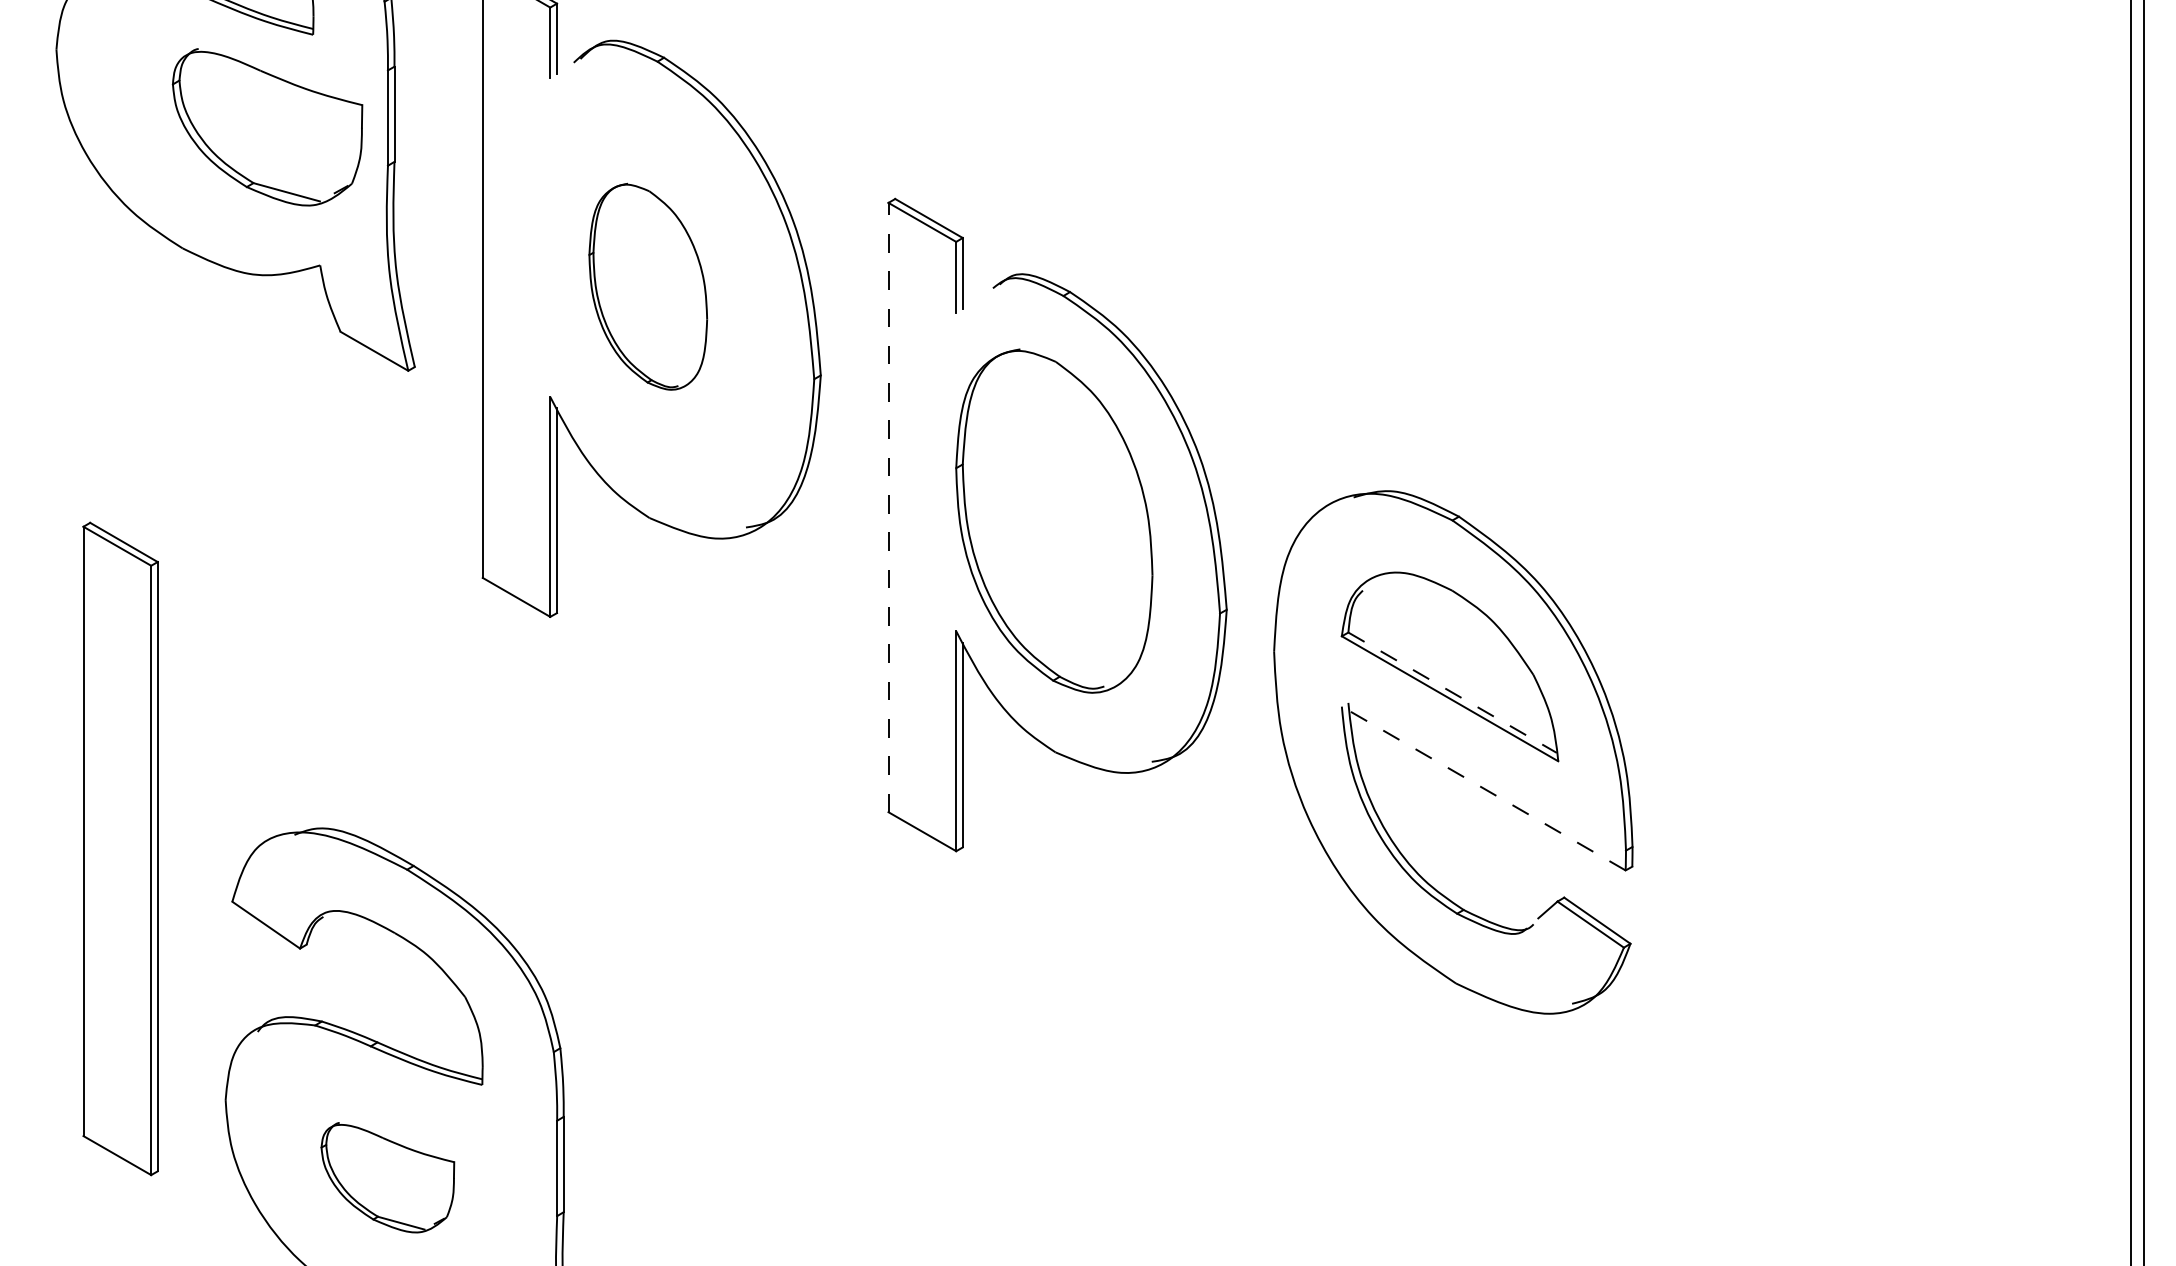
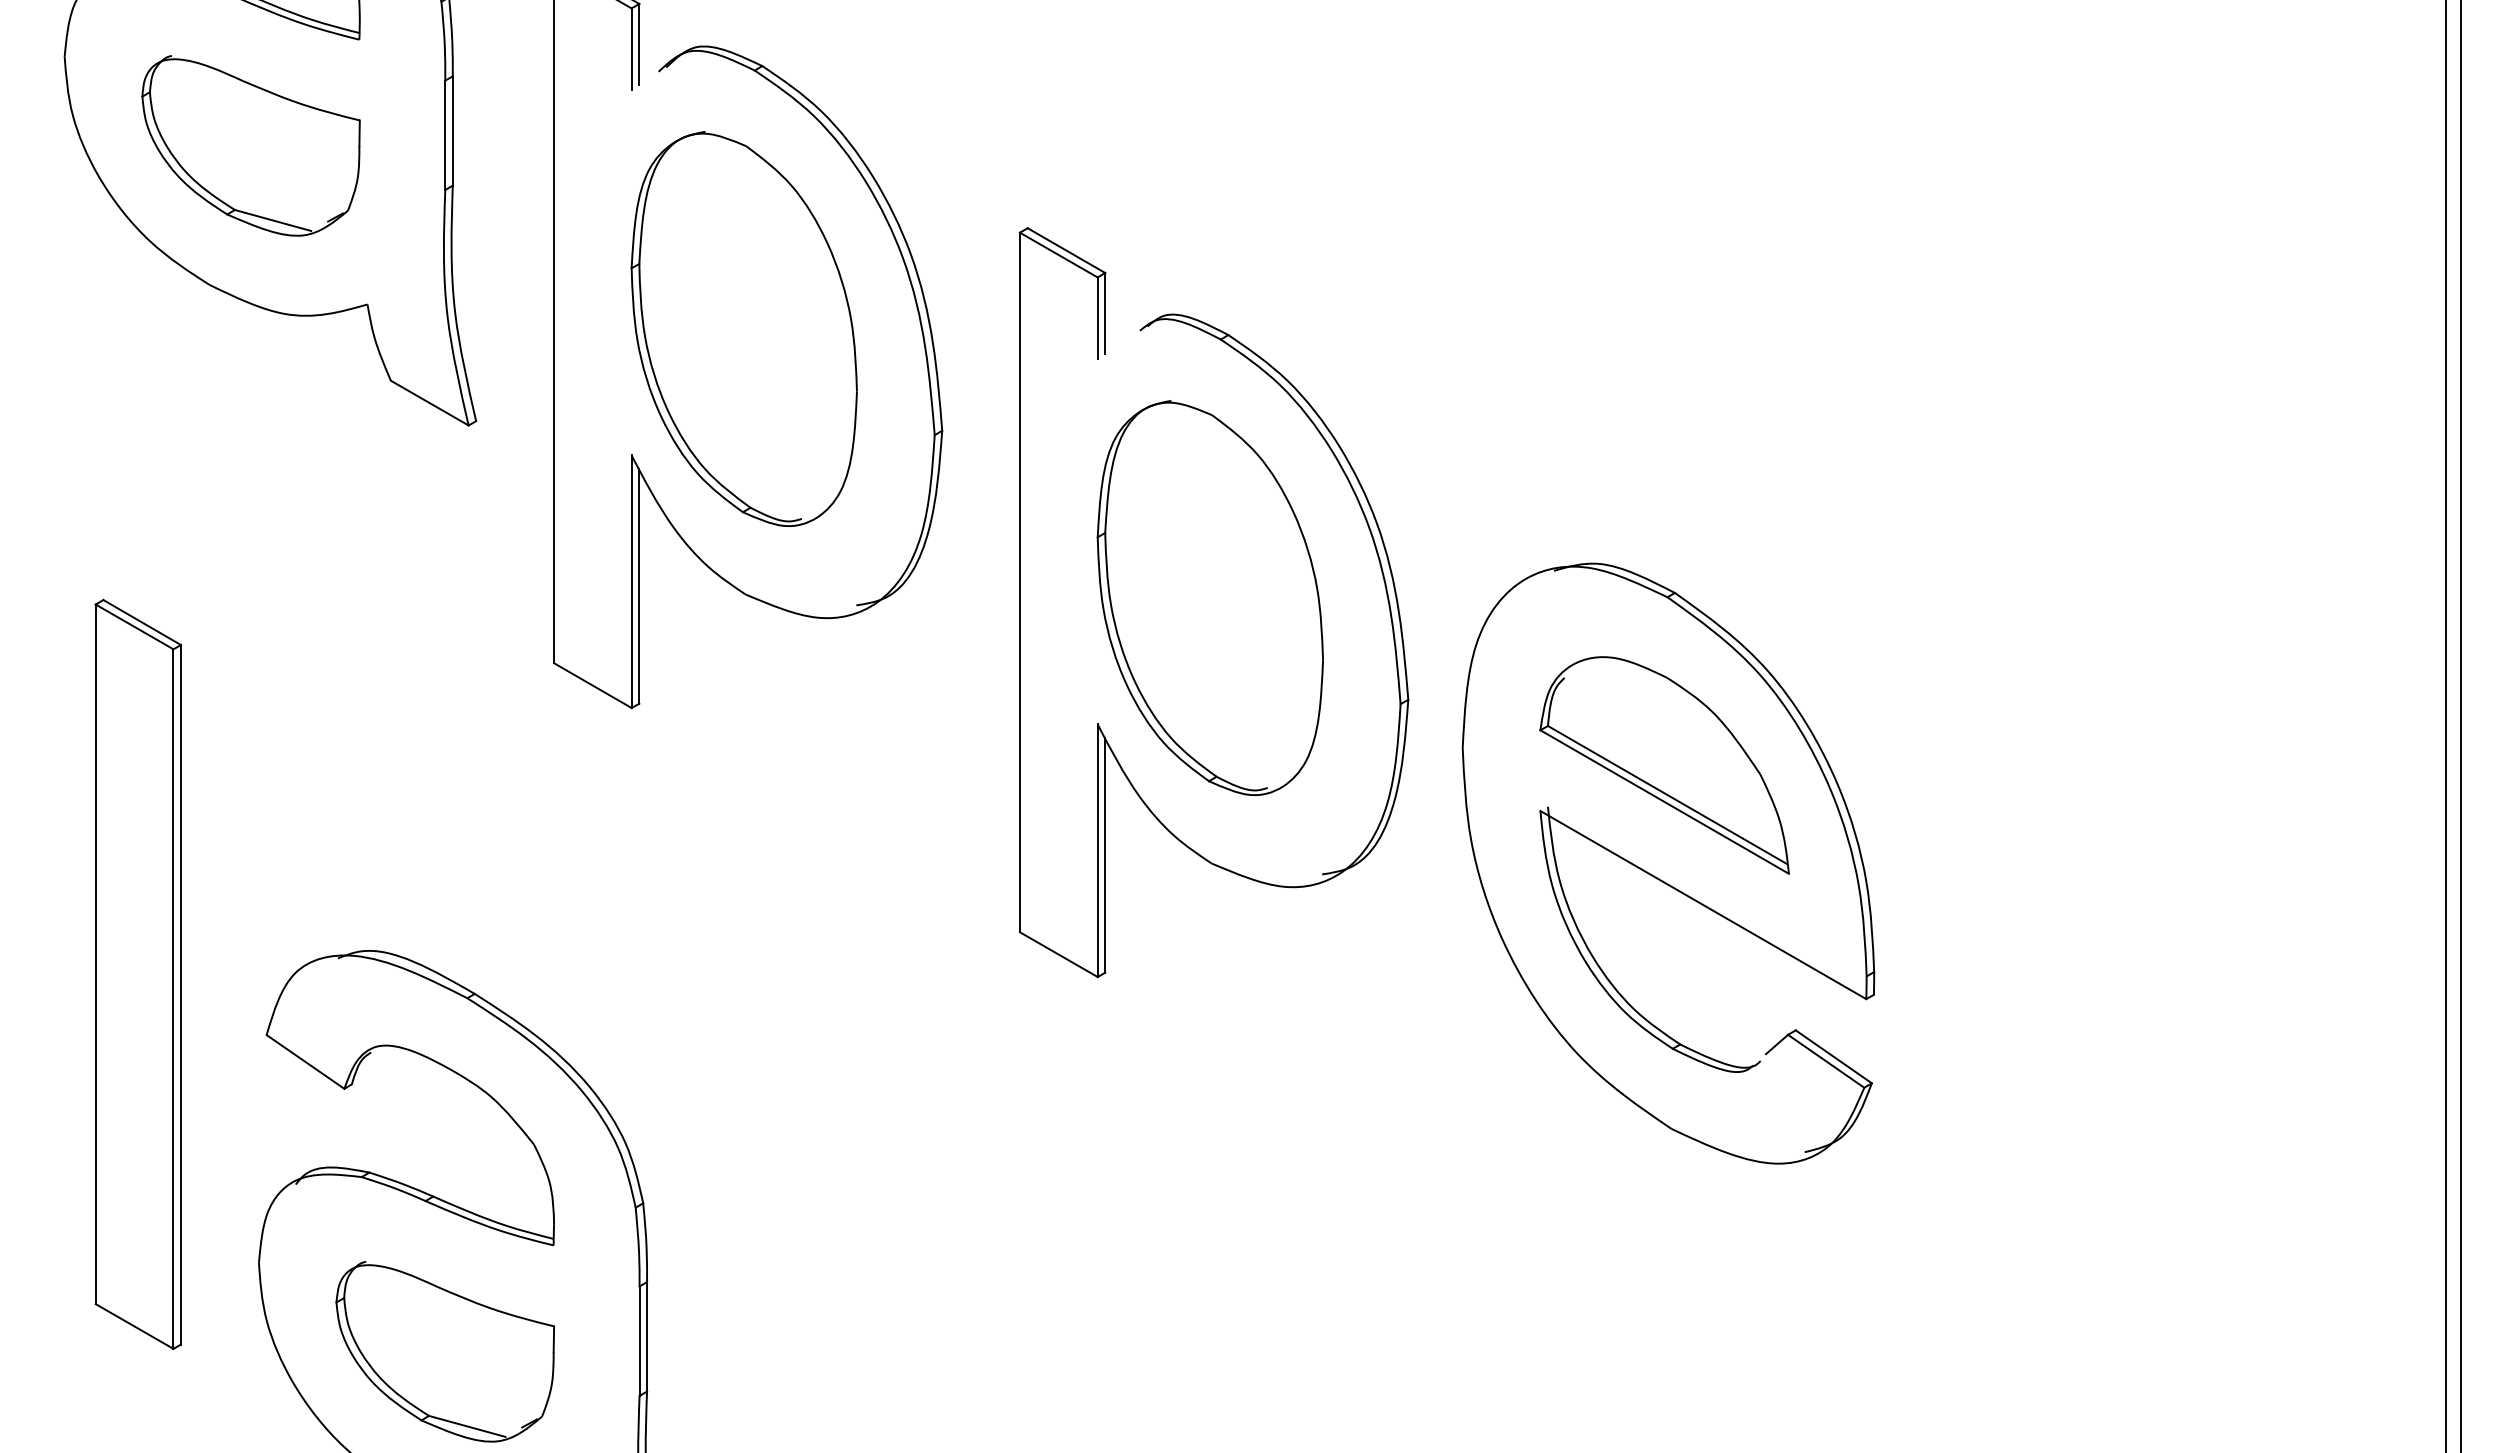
part: (267, 126) -> (250, 145), moved
part: (647, 286) -> (743, 328), size x1.67
line: (888, 507) -> (1019, 582), dashed -> solid
line: (1453, 693) -> (1668, 795), dashed -> solid
line: (1482, 788) -> (1702, 904), dashed -> solid
part: (387, 1177) -> (444, 1351), size x1.43

